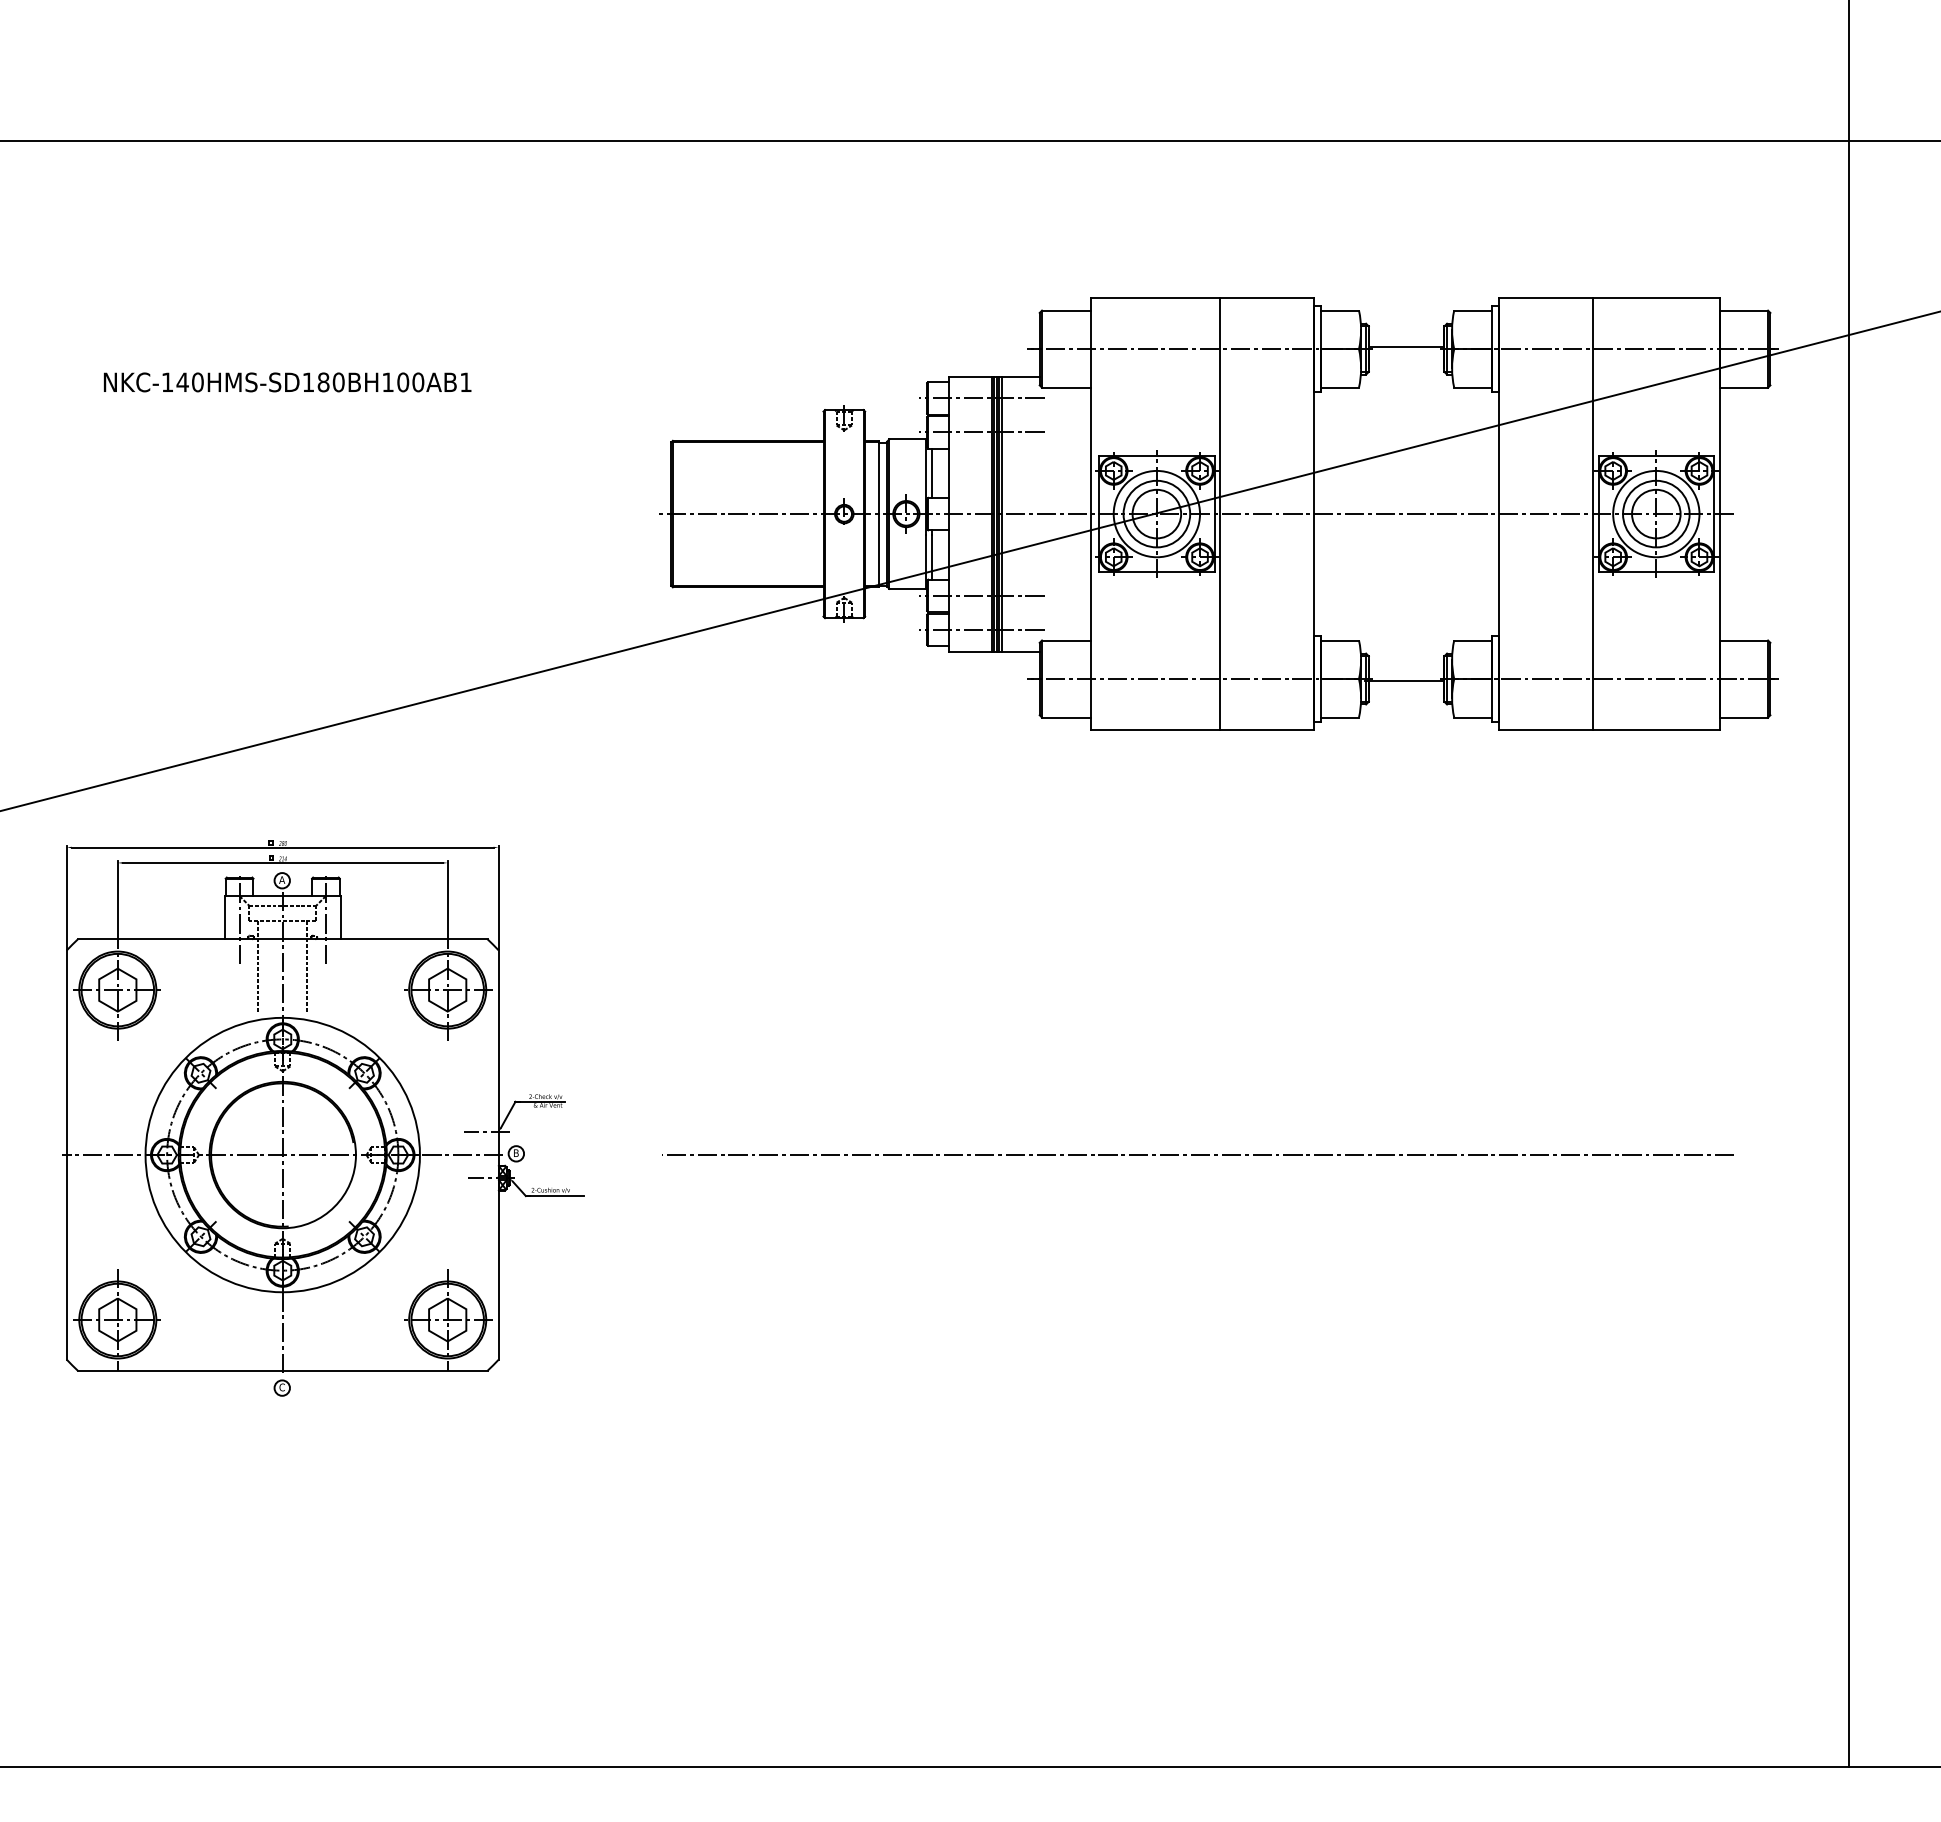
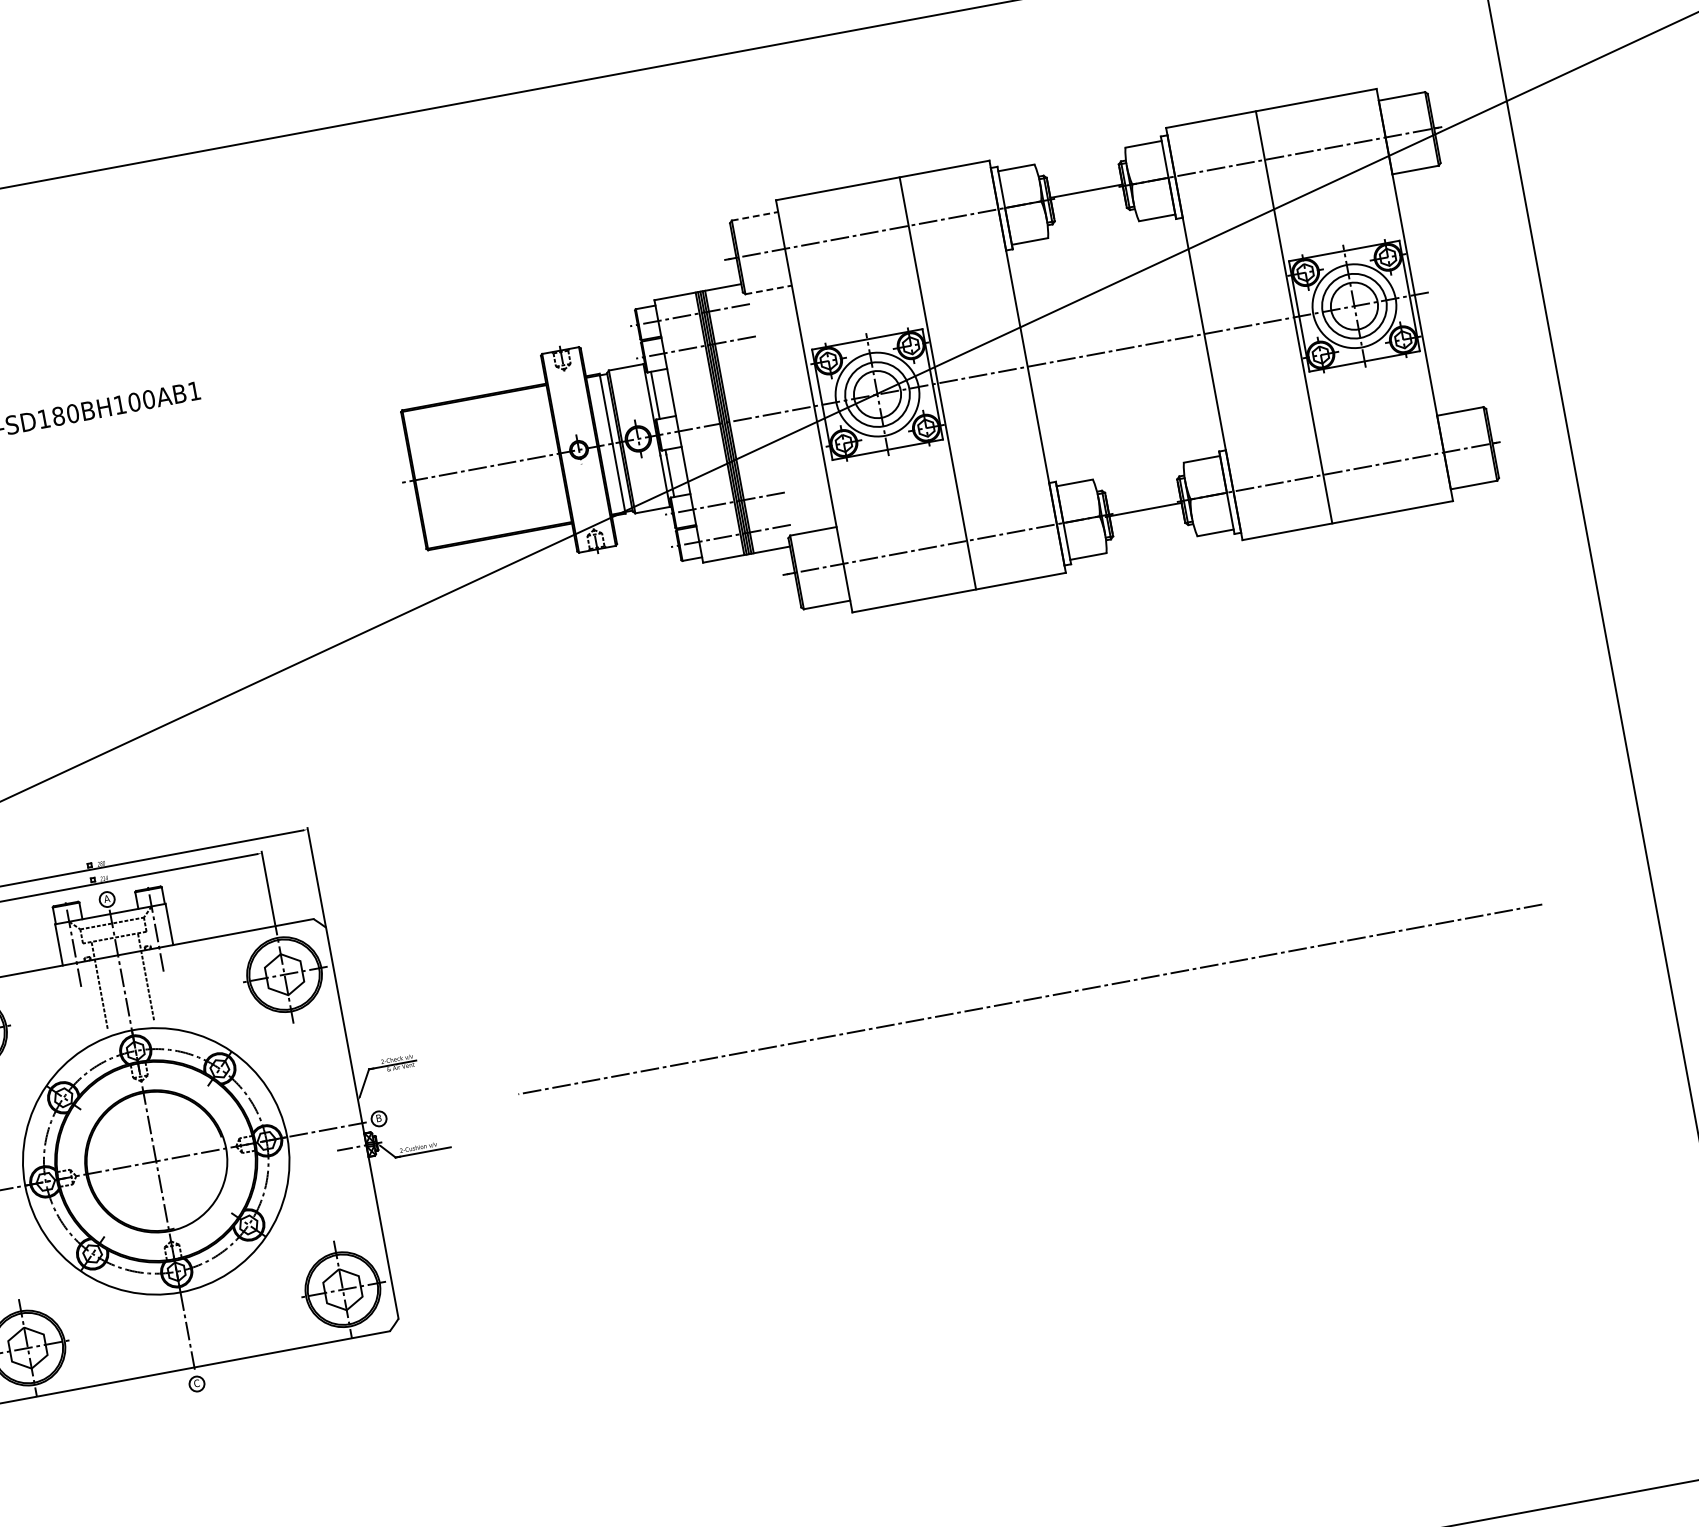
line: (1066, 310) -> (755, 216), solid -> dashed
line: (1066, 387) -> (768, 289), solid -> dashed
line: (487, 1131) -> (347, 1102), removed

